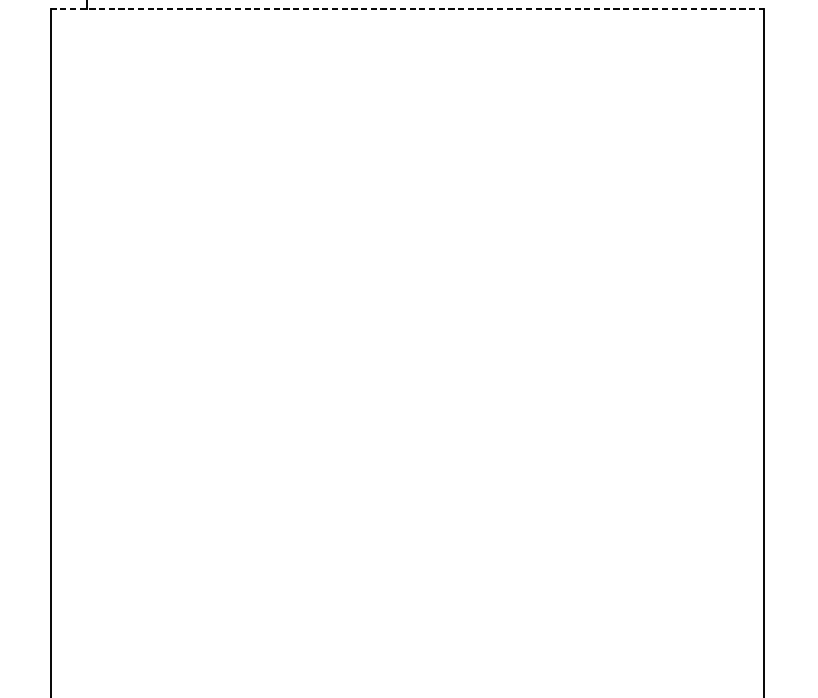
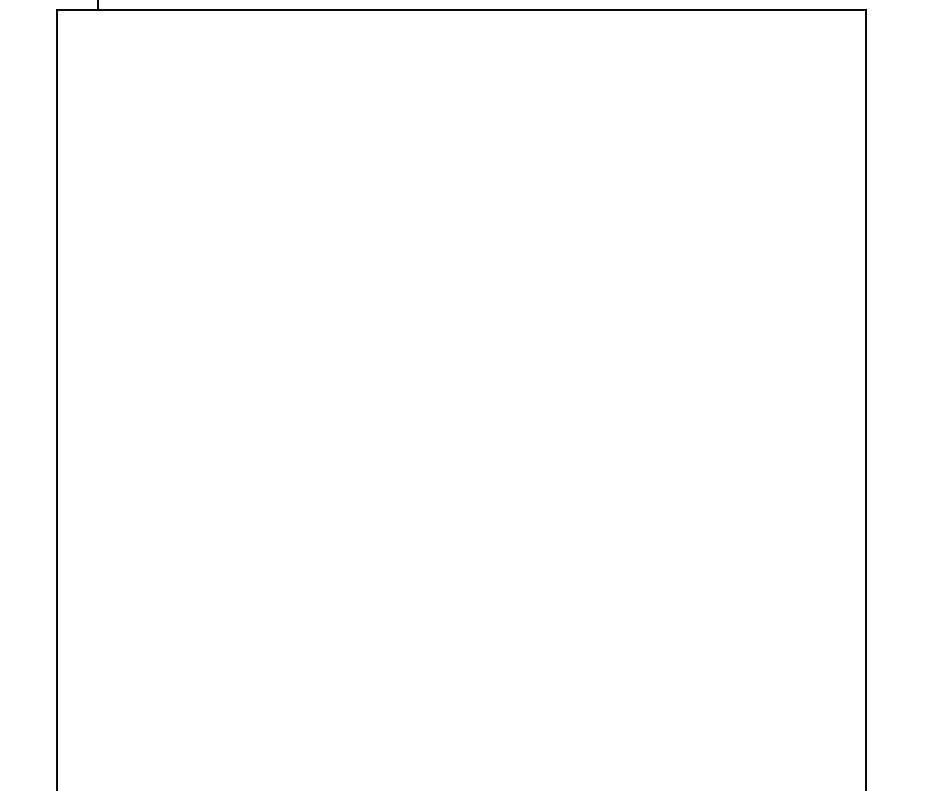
line: (408, 8) -> (462, 9), dashed -> solid

